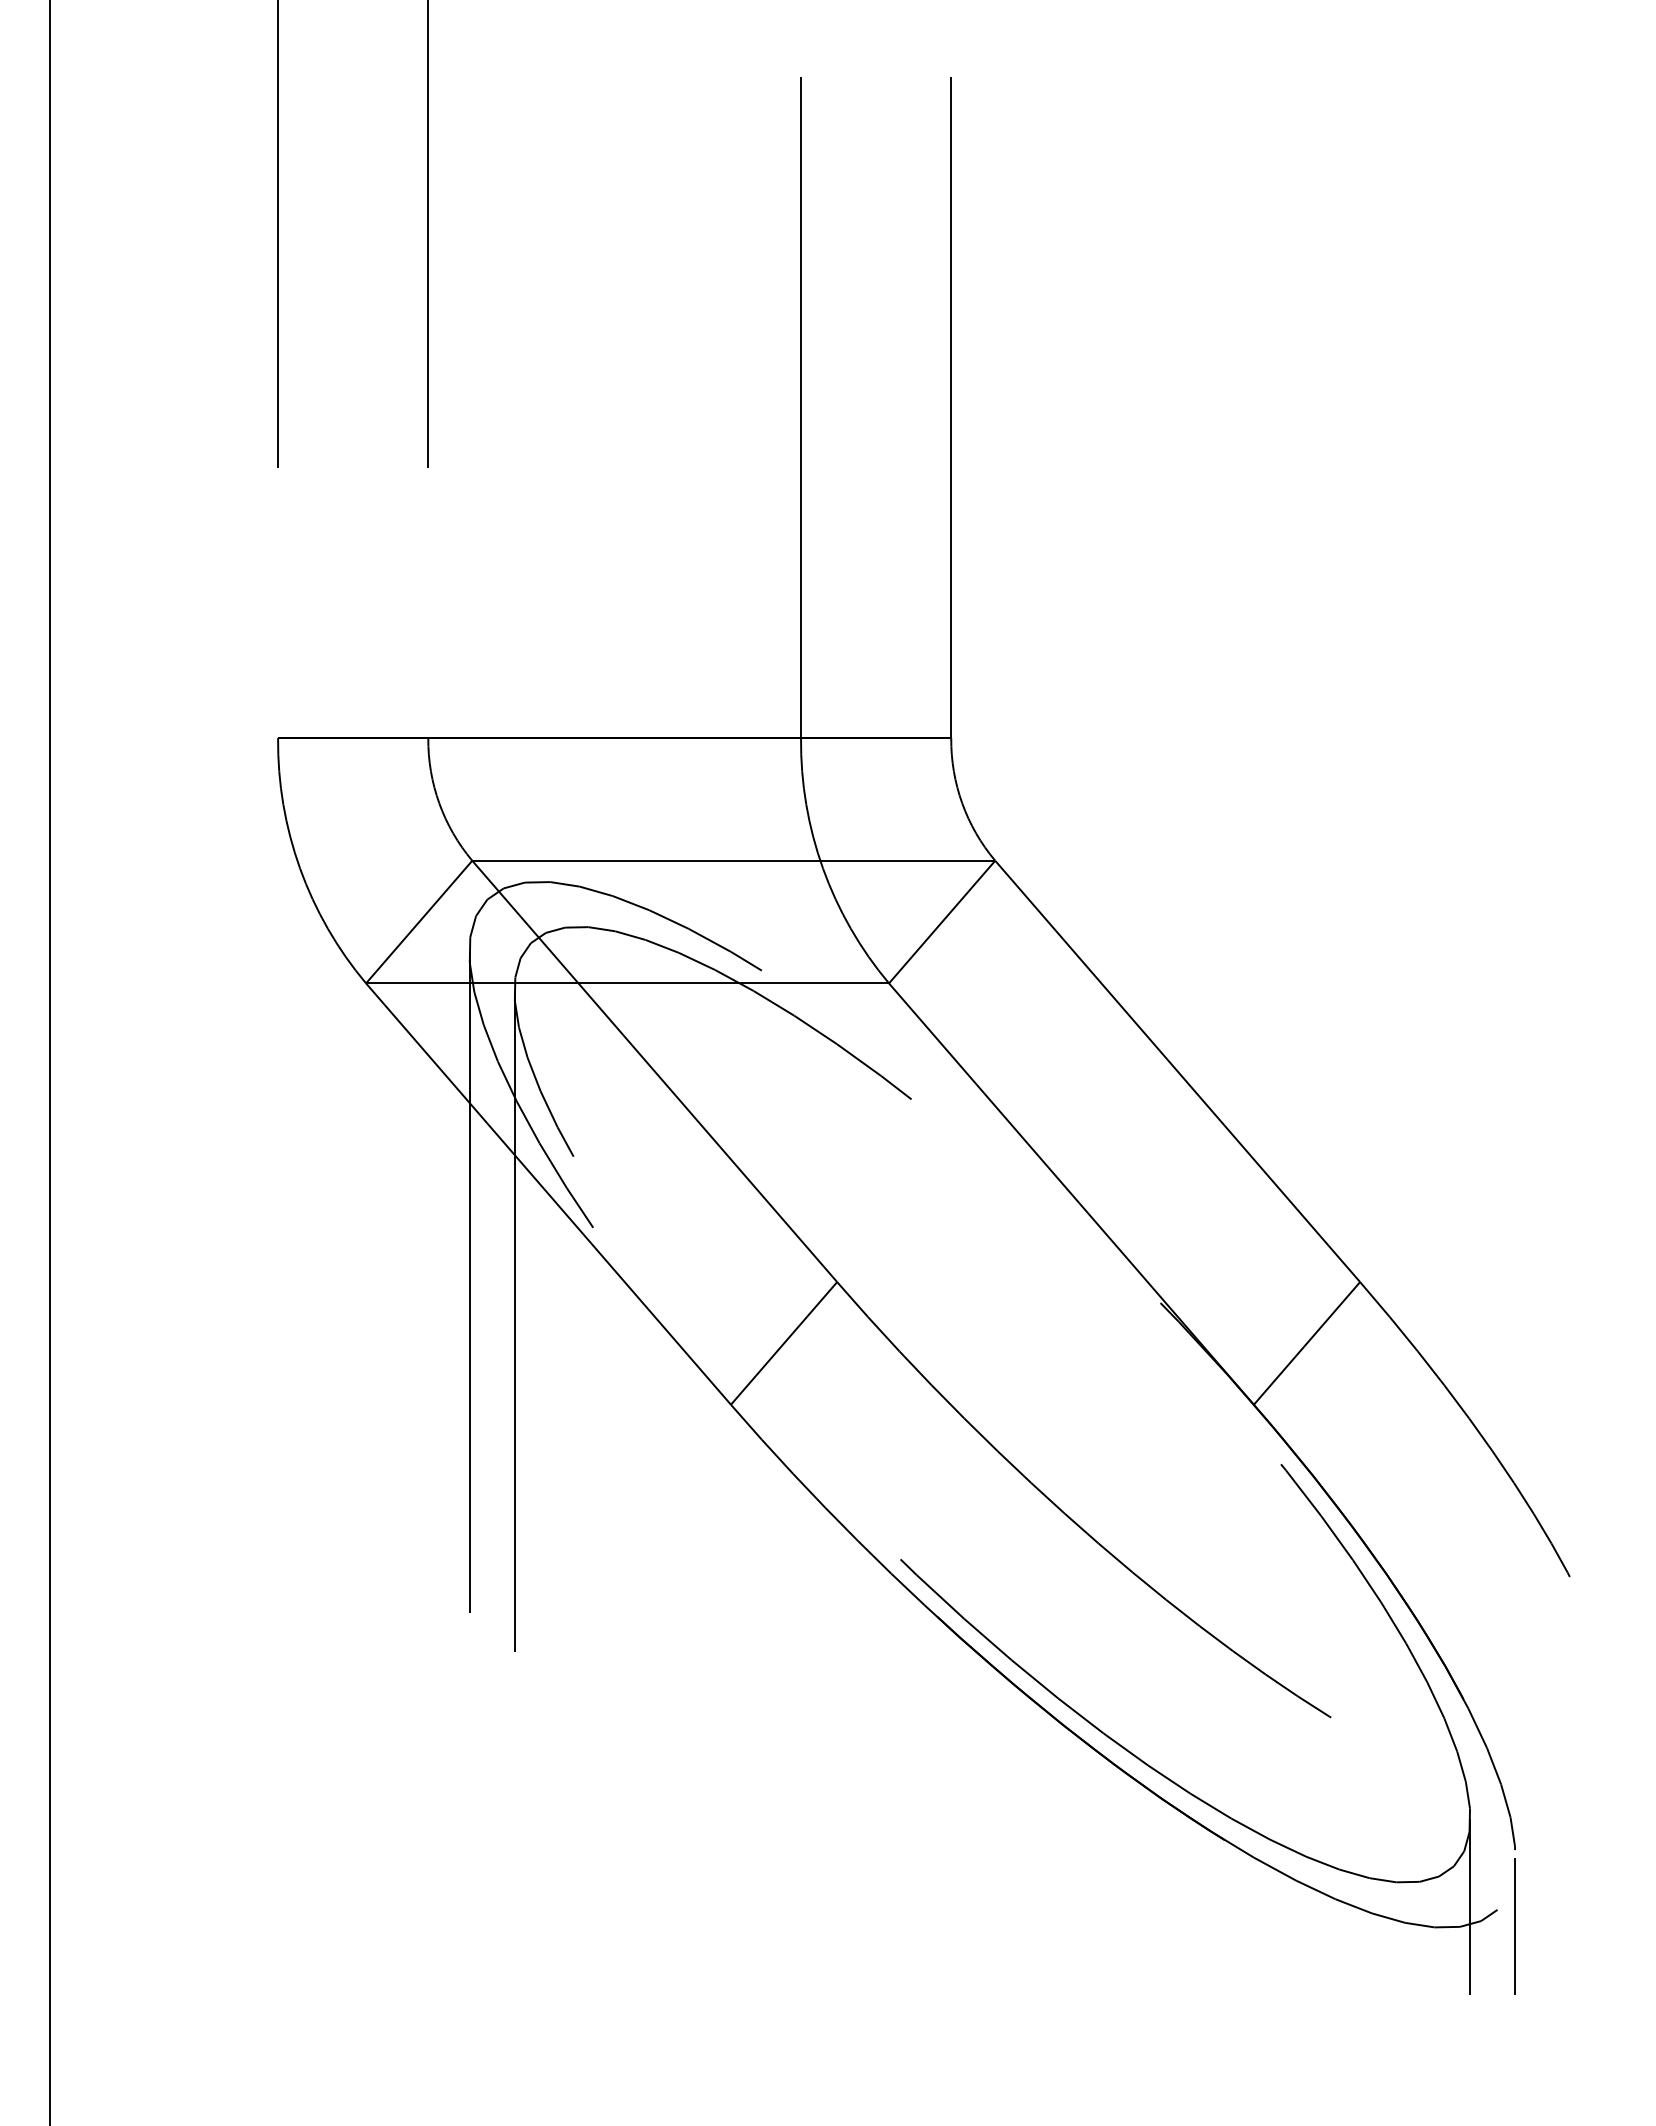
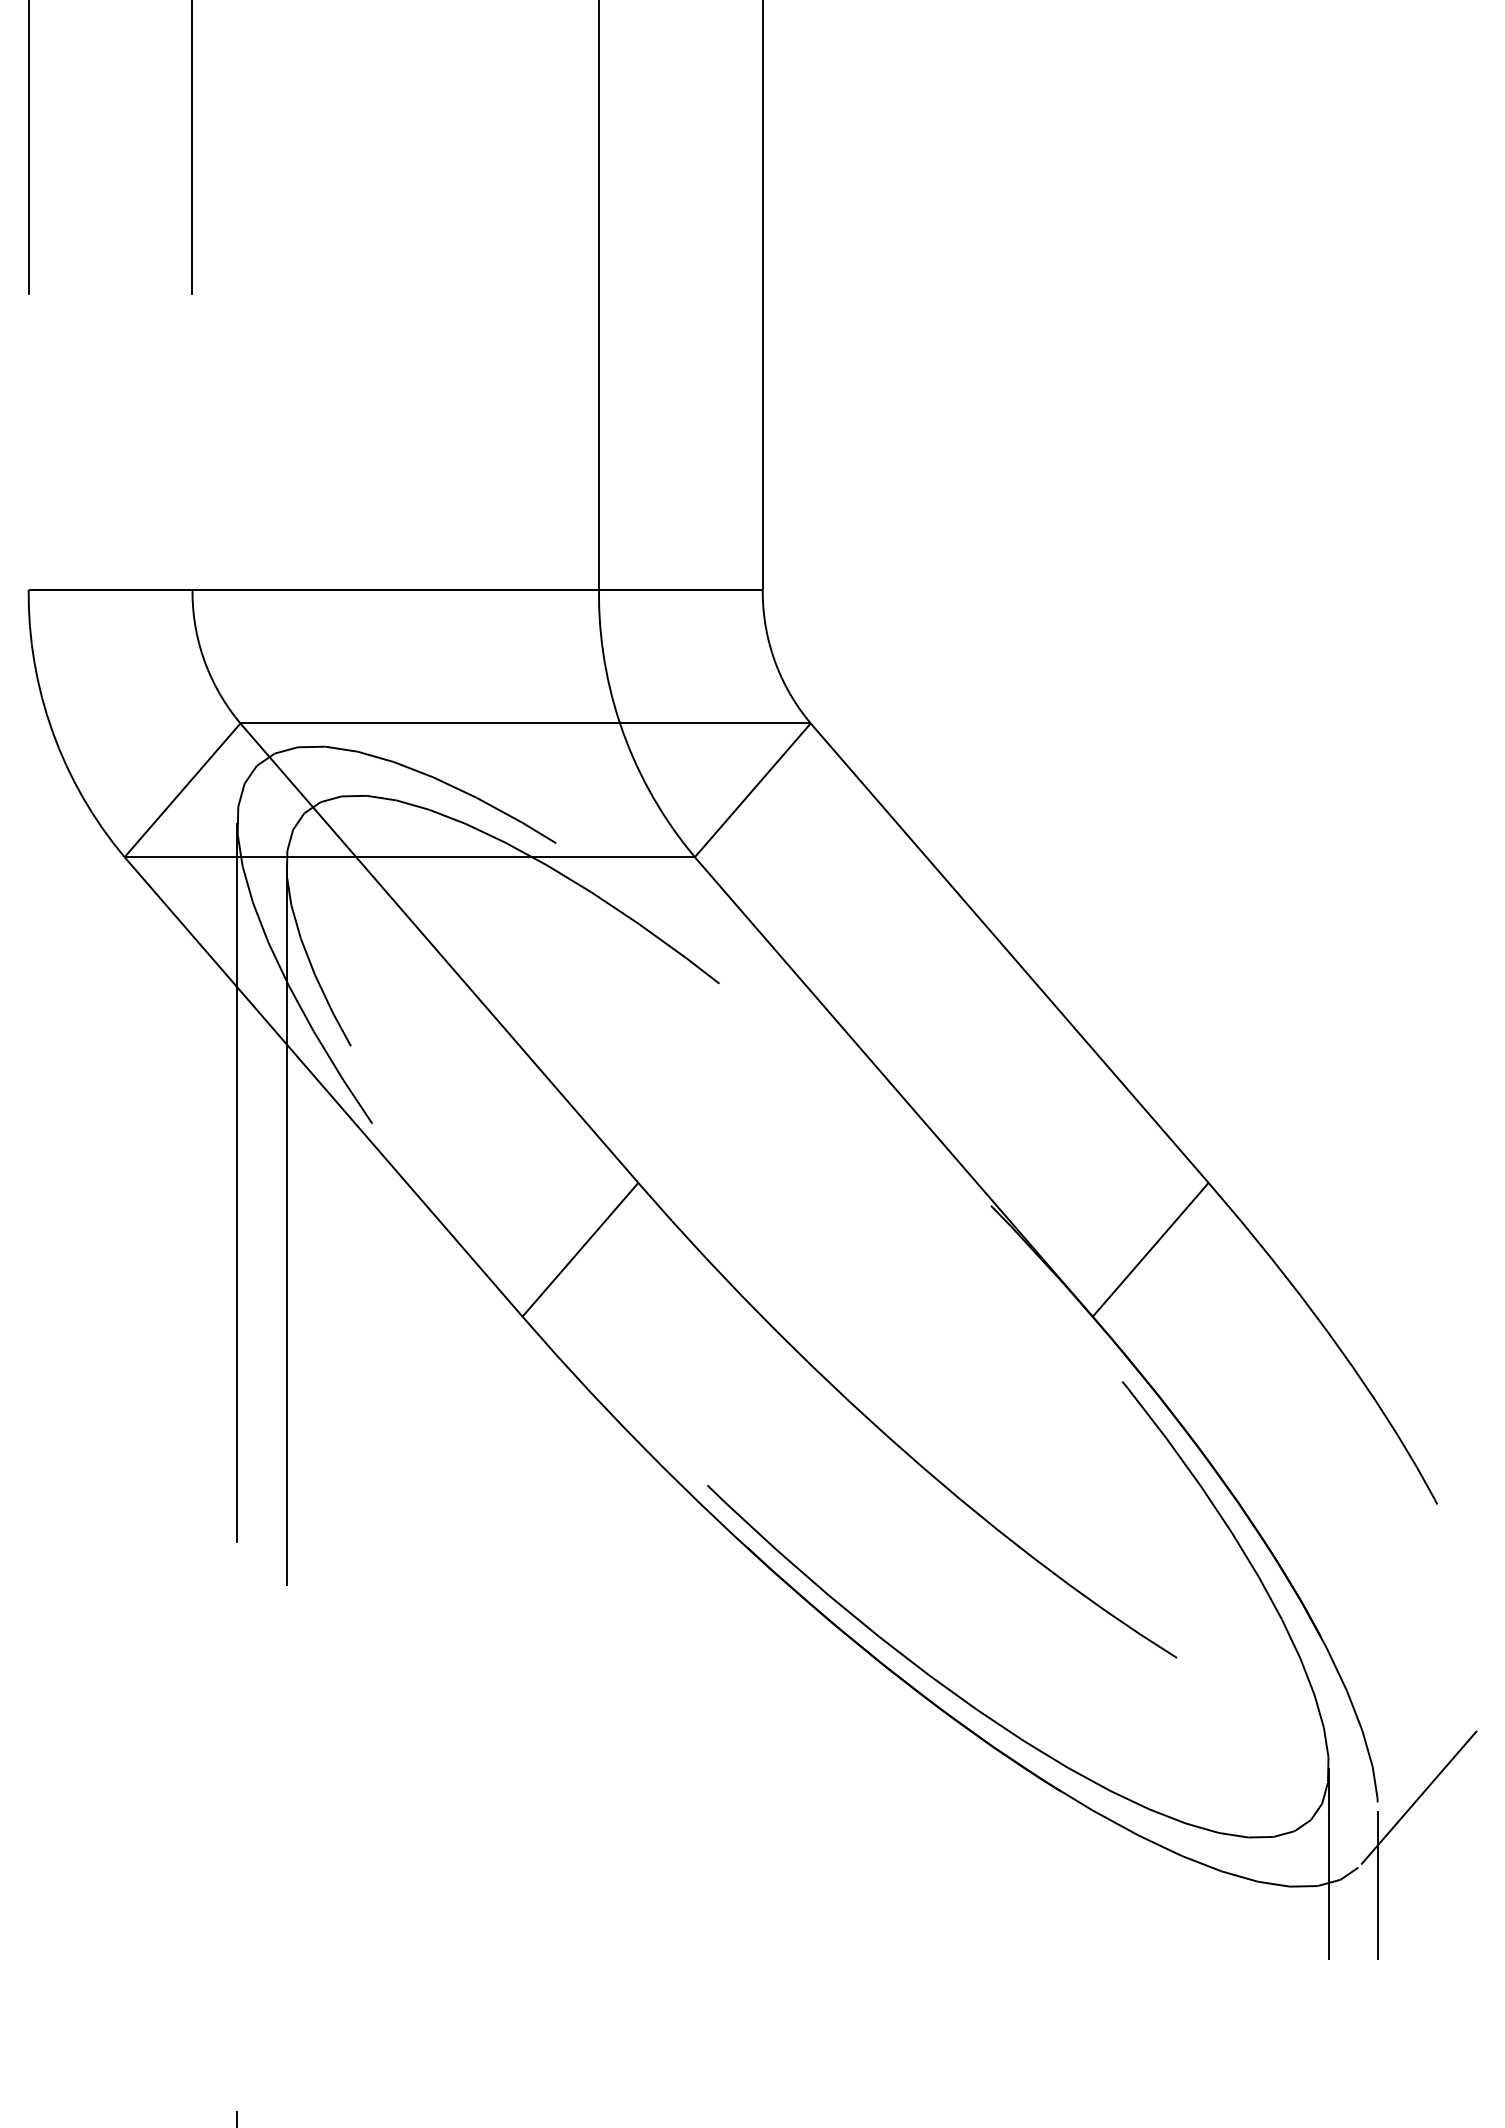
line: (1553, 1845) -> (1419, 1797), added

